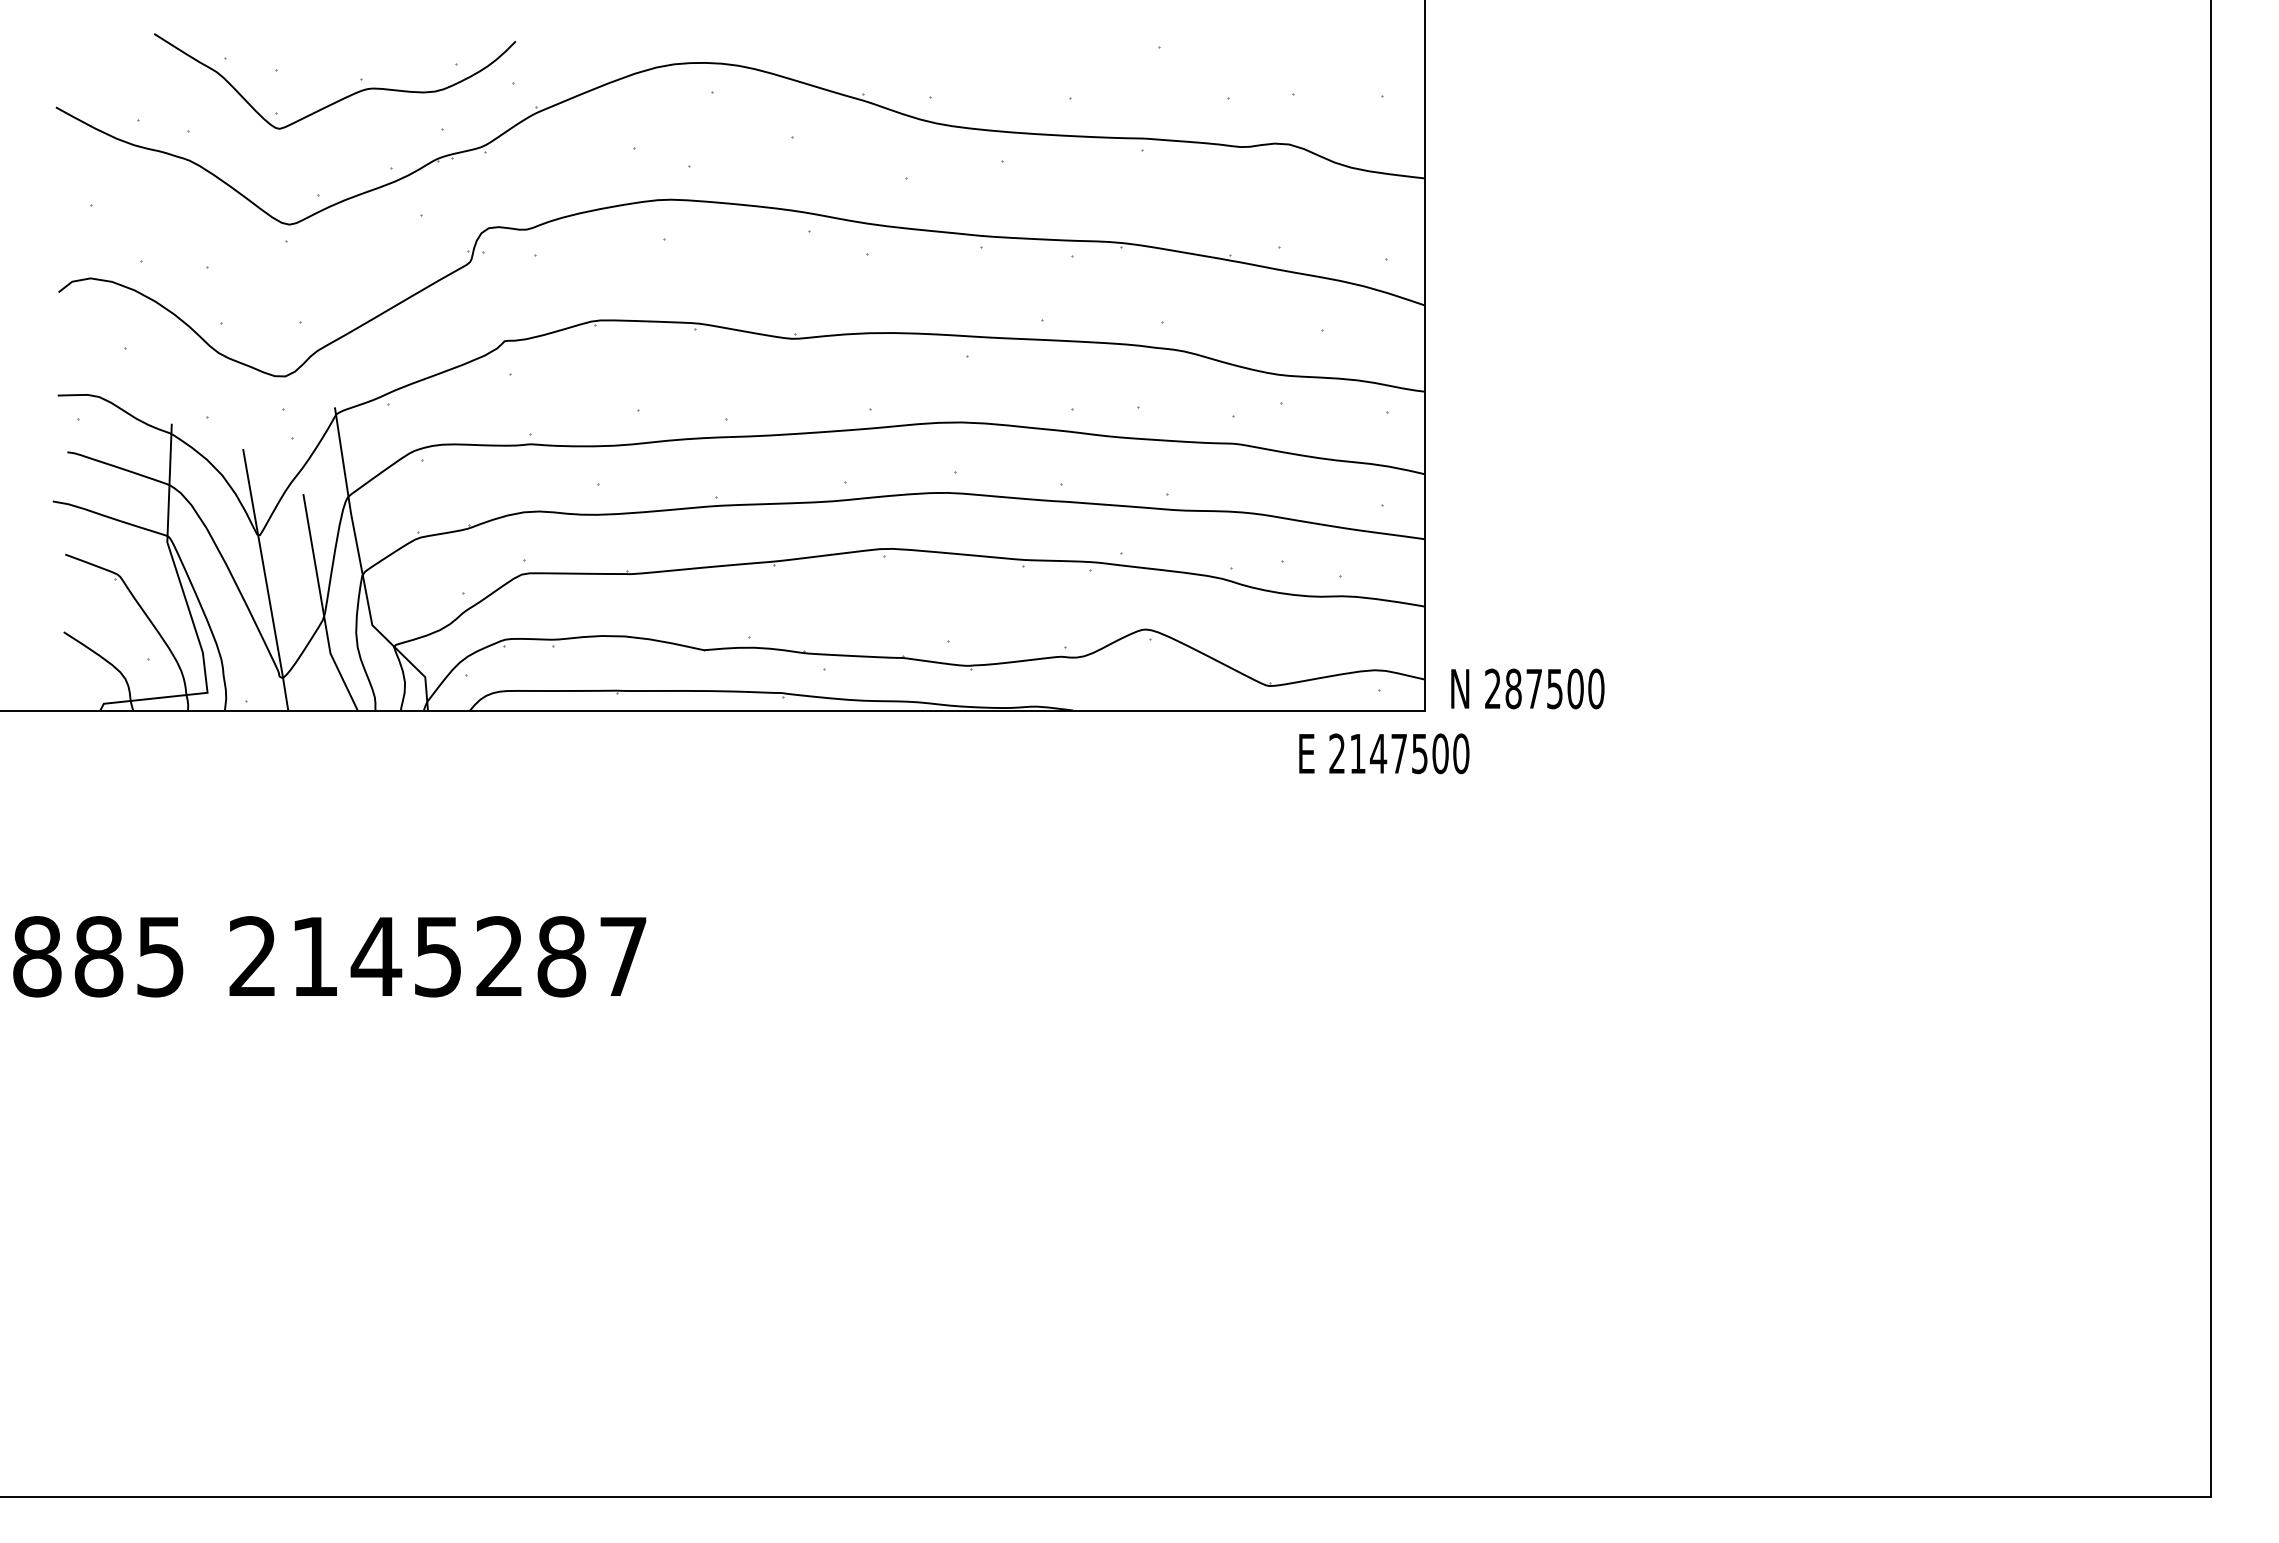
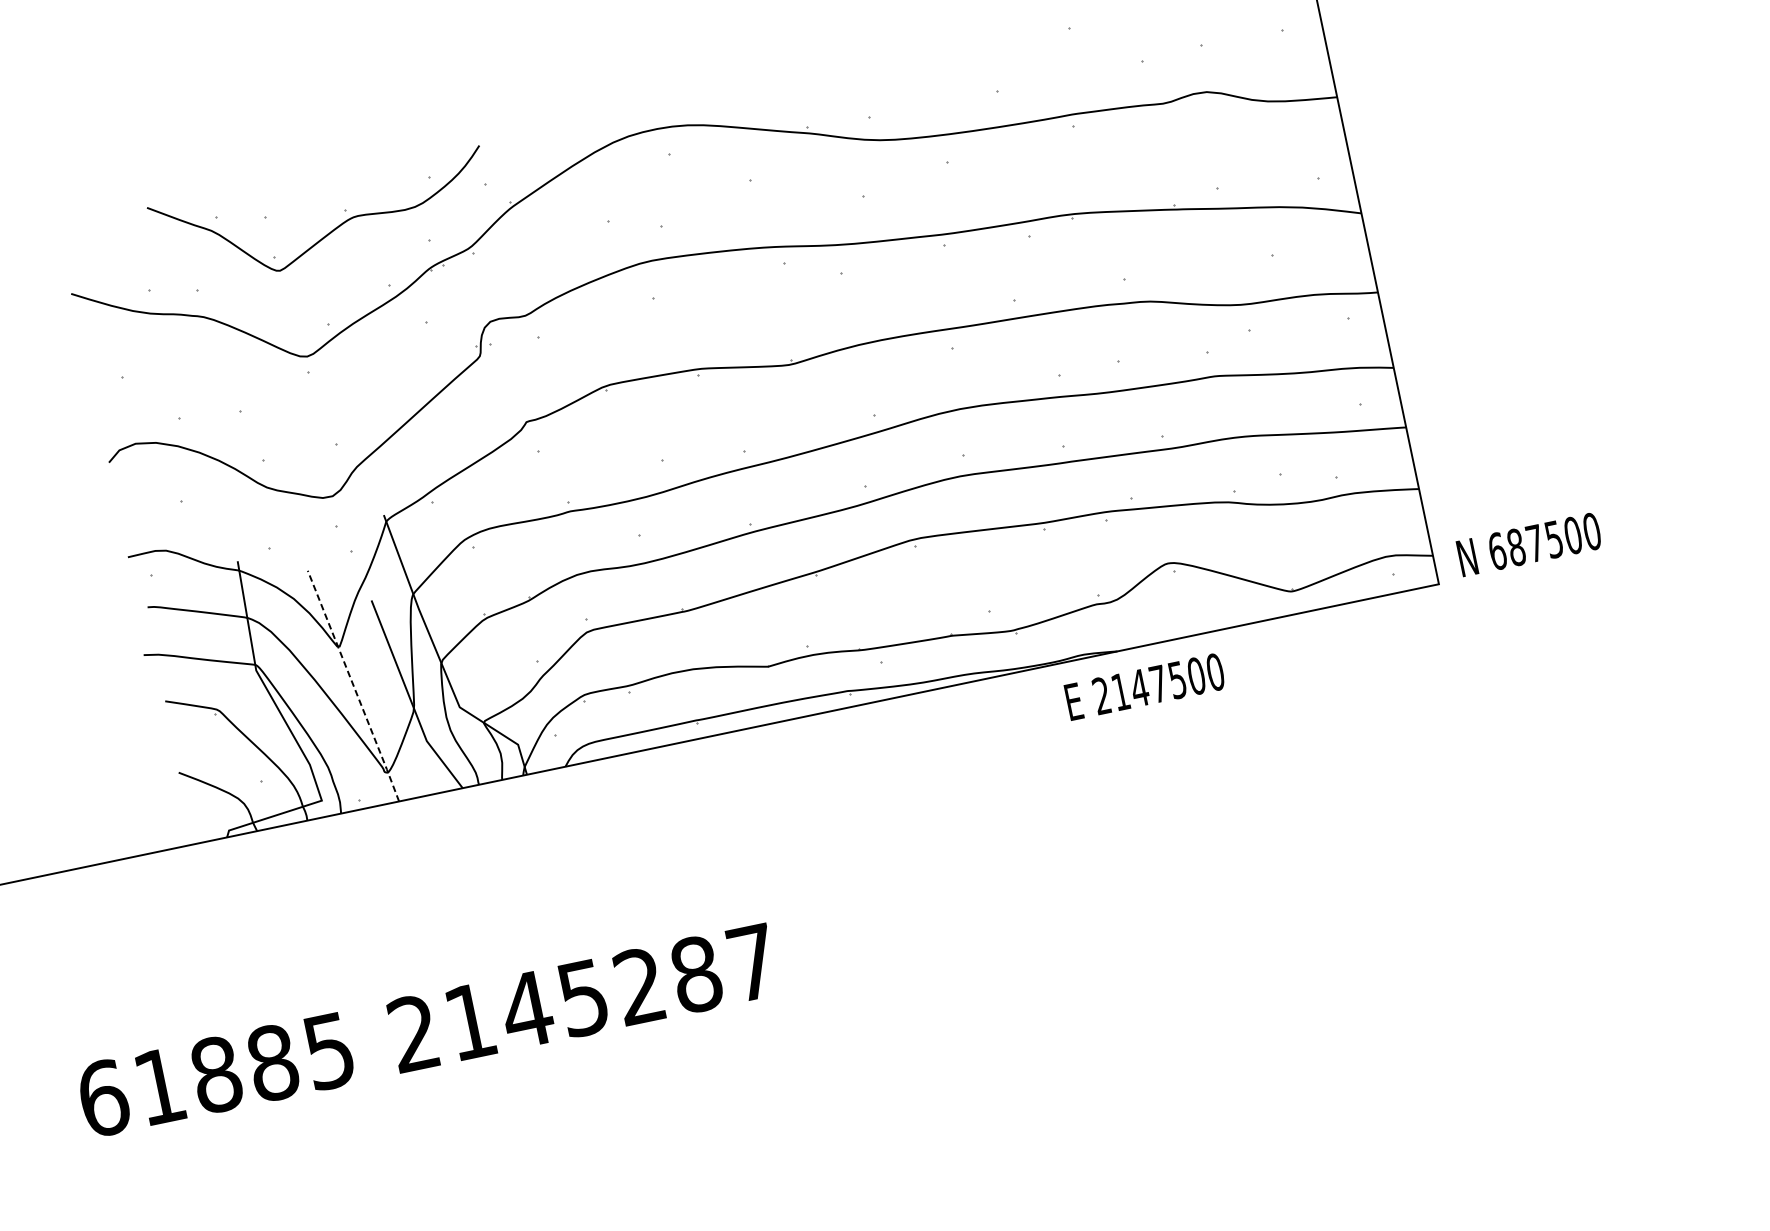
line: (265, 579) -> (353, 685), solid -> dashed
text: (1493, 688) -> (1497, 550), 287500 -> 687500
text: (1384, 753) -> (1145, 686), moved

